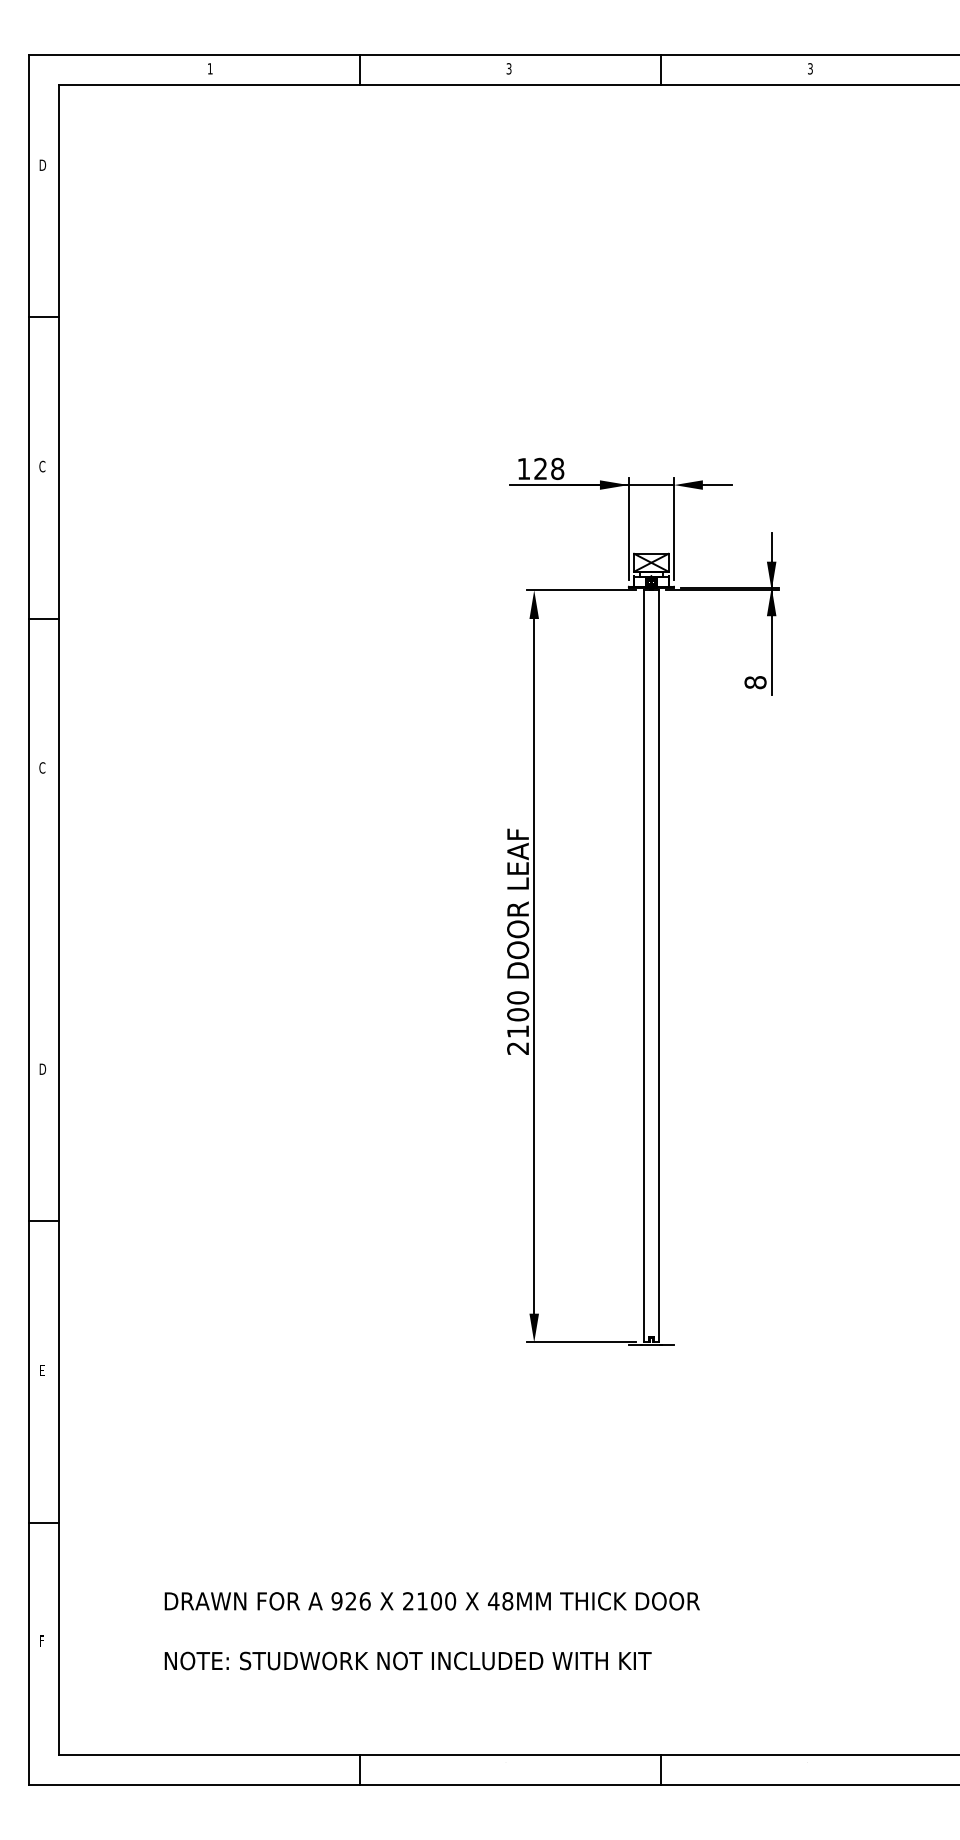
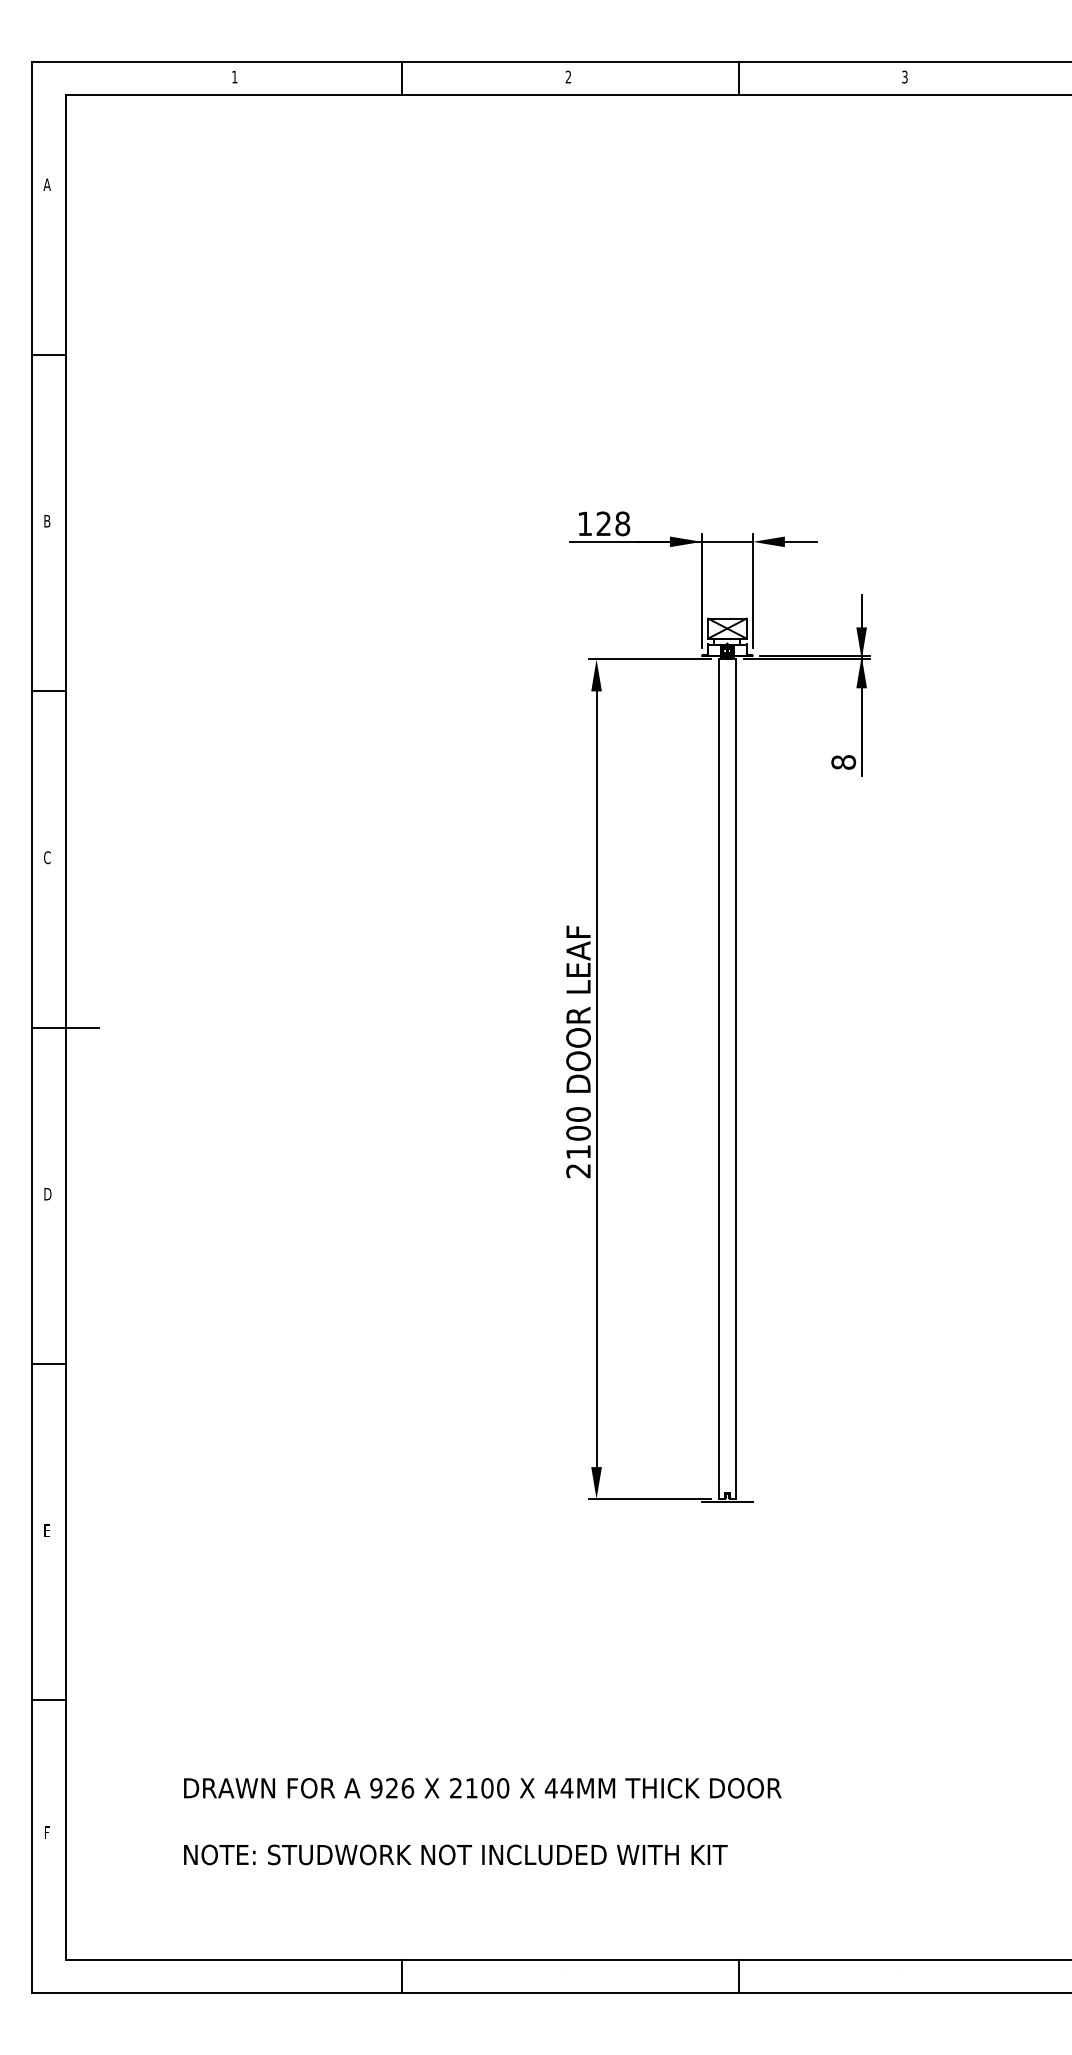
text: (508, 68) -> (567, 76), 3 -> 2
text: (42, 164) -> (47, 183), D -> A
text: (42, 466) -> (47, 521), C -> B
line: (58, 920) -> (65, 1028), added
text: (507, 1601) -> (566, 1788), 48MM -> 44MM

